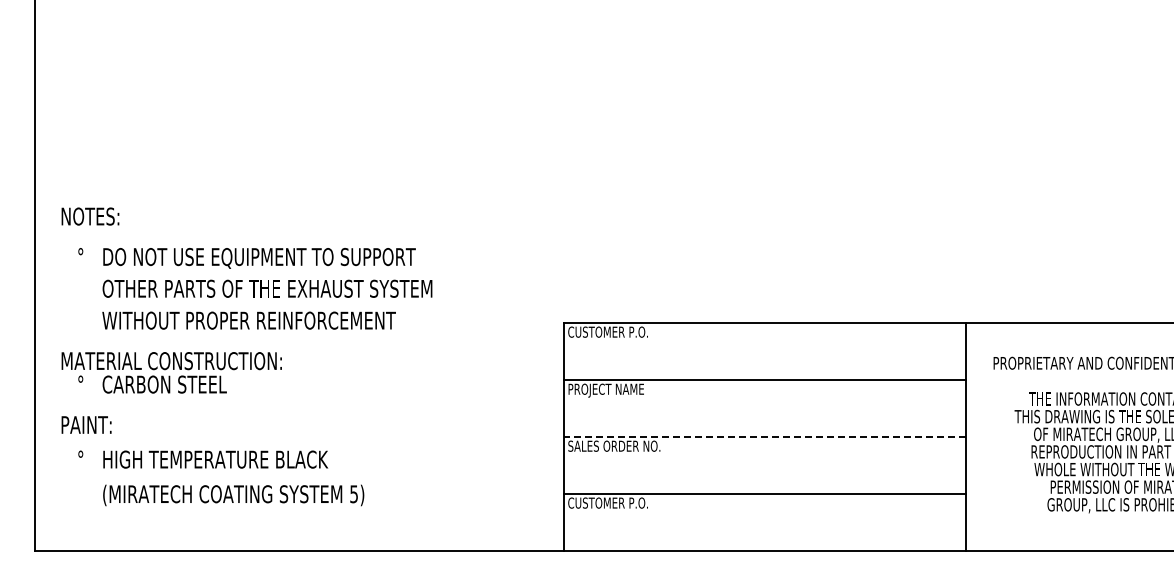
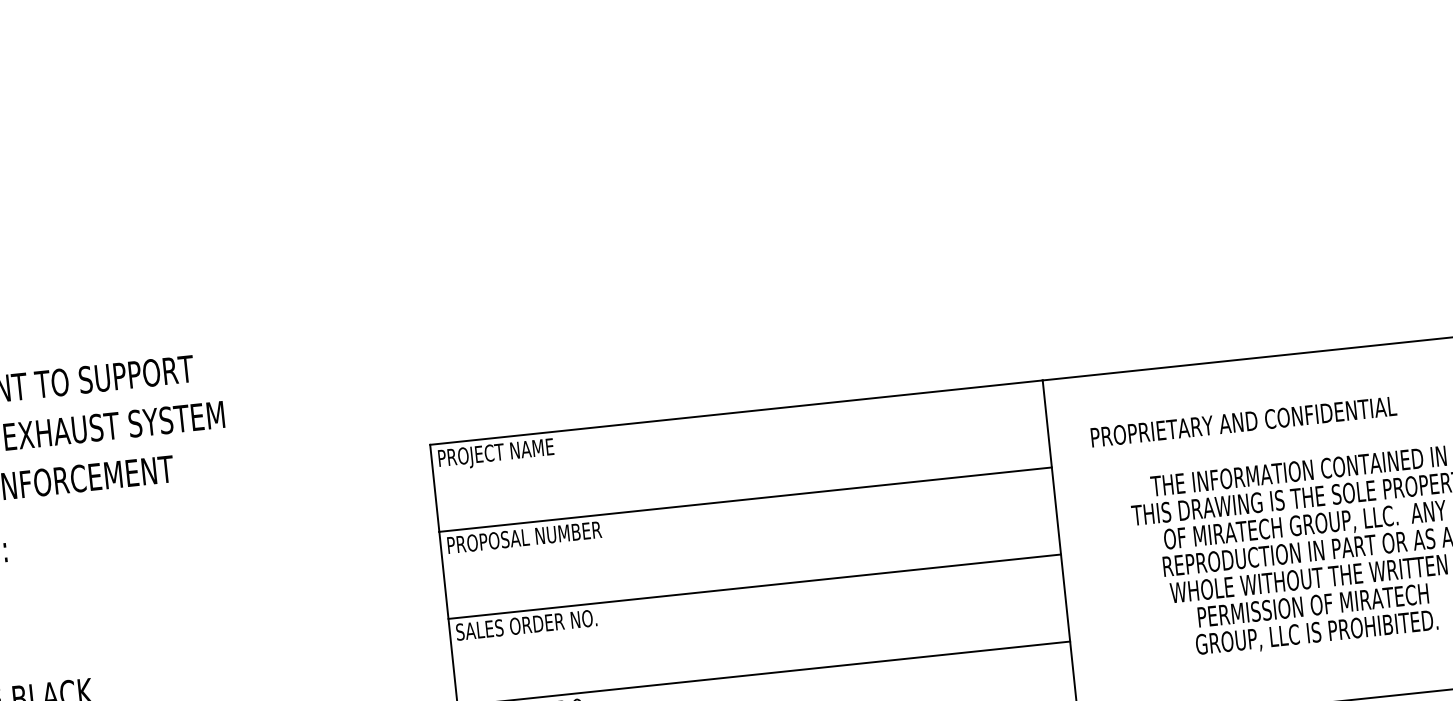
text: (607, 333) -> (498, 454), CUSTOMER P.O. -> PROJECT NAME
text: (628, 390) -> (539, 537), PROJECT NAME -> PROPOSAL NUMBER
line: (765, 436) -> (755, 586), dashed -> solid

